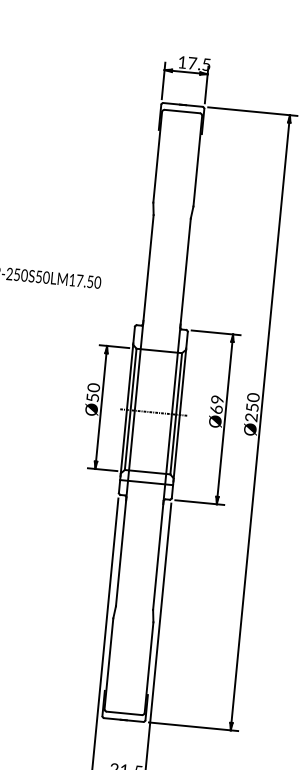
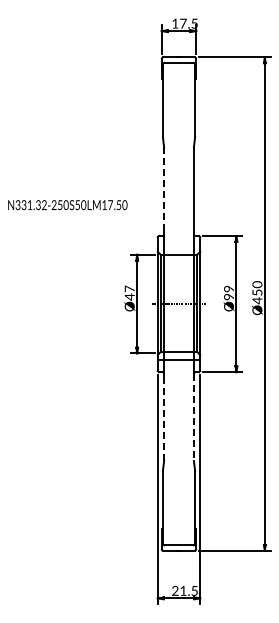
line: (148, 269) -> (164, 190), solid -> dashed
text: (93, 392) -> (129, 292), Ø50 -> Ø47
text: (215, 408) -> (228, 296), Ø69 -> Ø99
text: (251, 417) -> (257, 300), Ø250 -> Ø450
line: (121, 552) -> (164, 417), solid -> dashed
line: (157, 555) -> (193, 417), solid -> dashed

